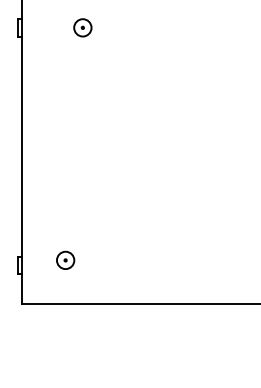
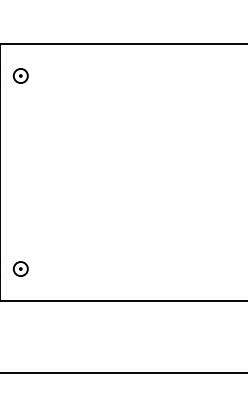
part: (82, 27) -> (20, 75), moved
part: (65, 259) -> (20, 268), moved

